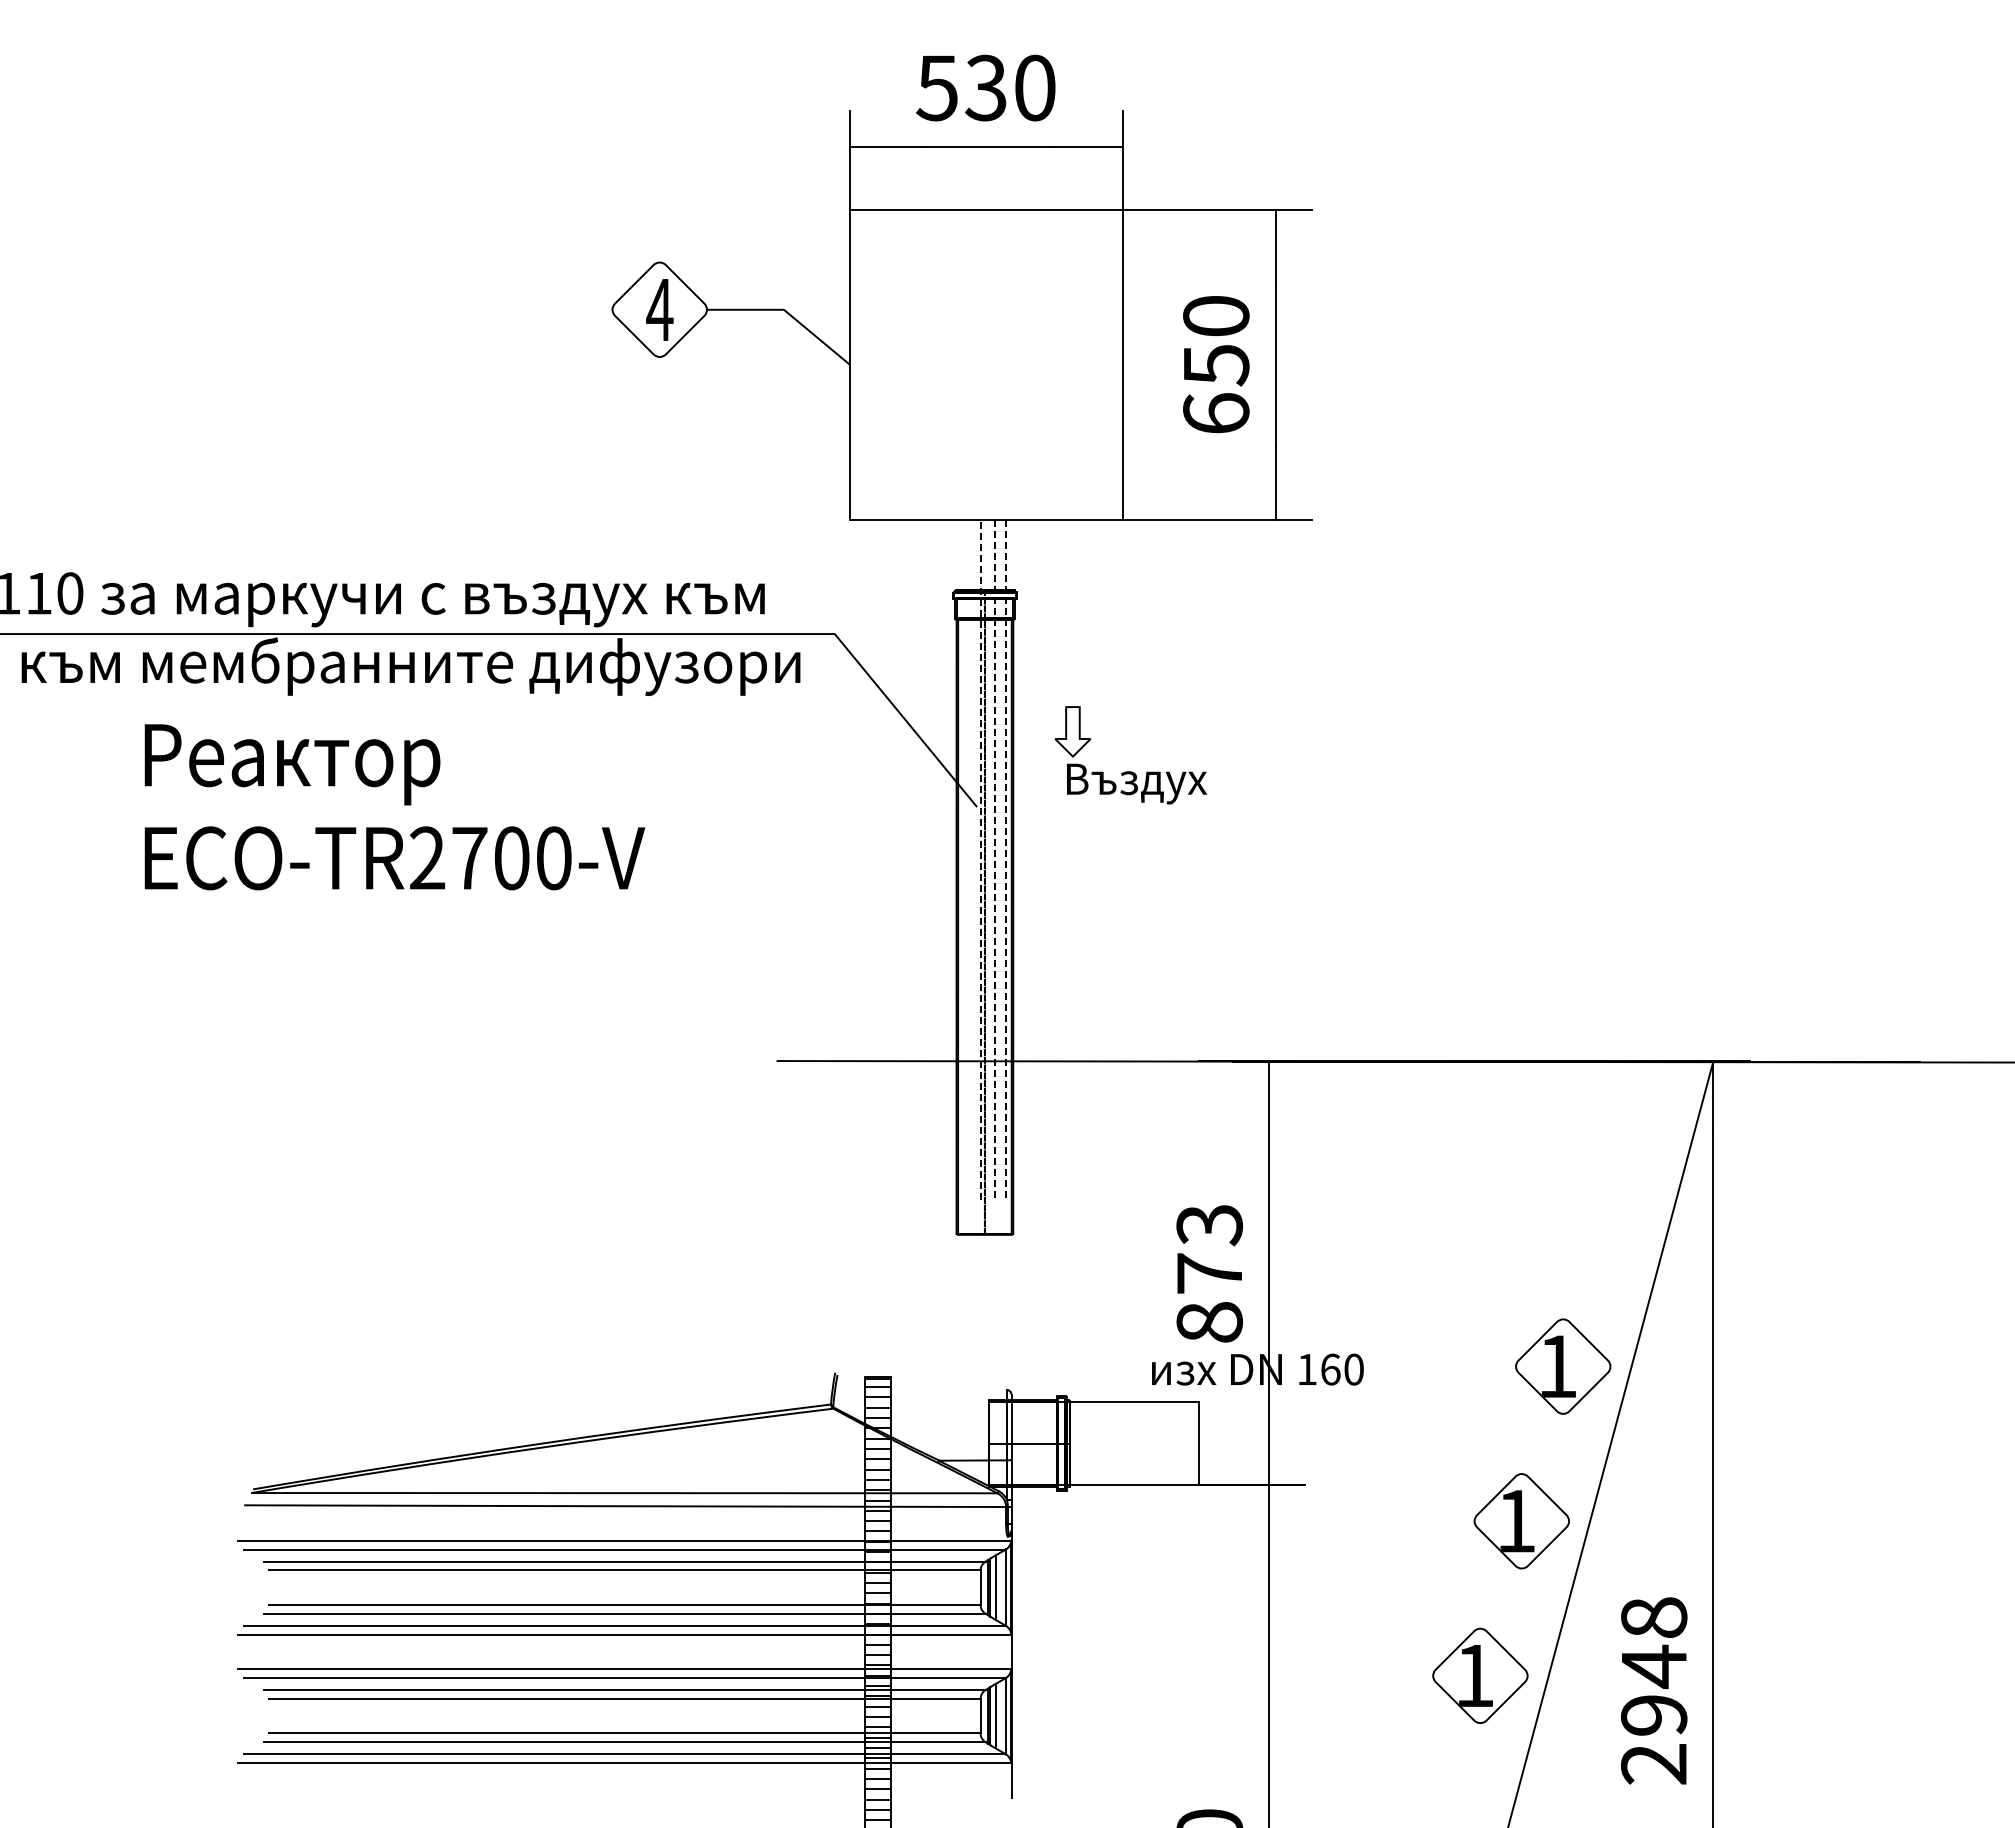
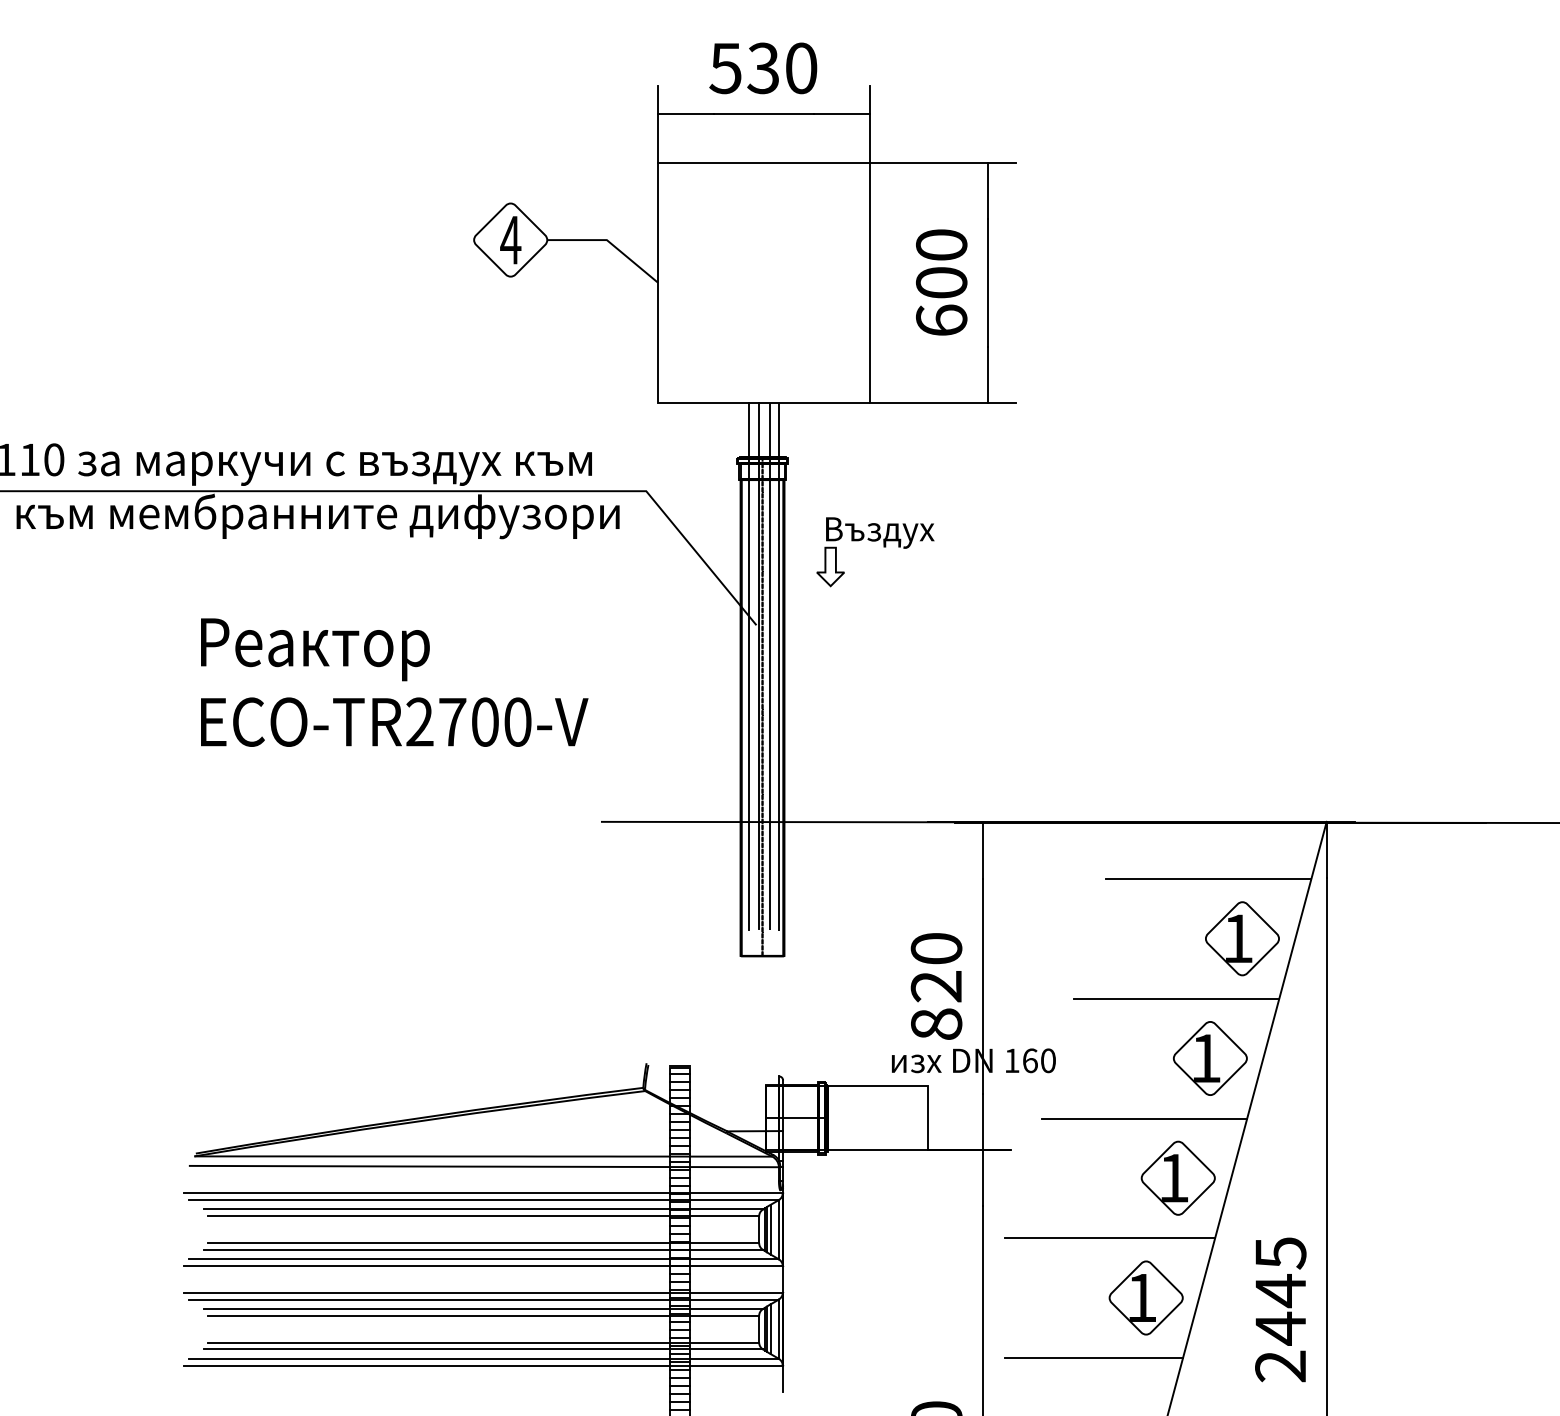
text: (1216, 365) -> (941, 283), 650 -> 600
text: (1137, 783) -> (880, 532), moved
text: (394, 807) -> (394, 682), moved
line: (967, 859) -> (749, 665), added
line: (980, 859) -> (759, 665), dashed -> solid
line: (995, 860) -> (770, 666), dashed -> solid
line: (1006, 861) -> (779, 667), dashed -> solid
line: (1561, 1135) -> (1209, 879), added
part: (1604, 1211) -> (1242, 938), added
text: (1209, 1249) -> (936, 967), 873 -> 820
line: (1519, 1289) -> (1176, 998), added
line: (1478, 1444) -> (1144, 1118), added
line: (1433, 1598) -> (1109, 1238), added
text: (1653, 1667) -> (1280, 1291), 2948 -> 2445
line: (1412, 1753) -> (1093, 1358), added

